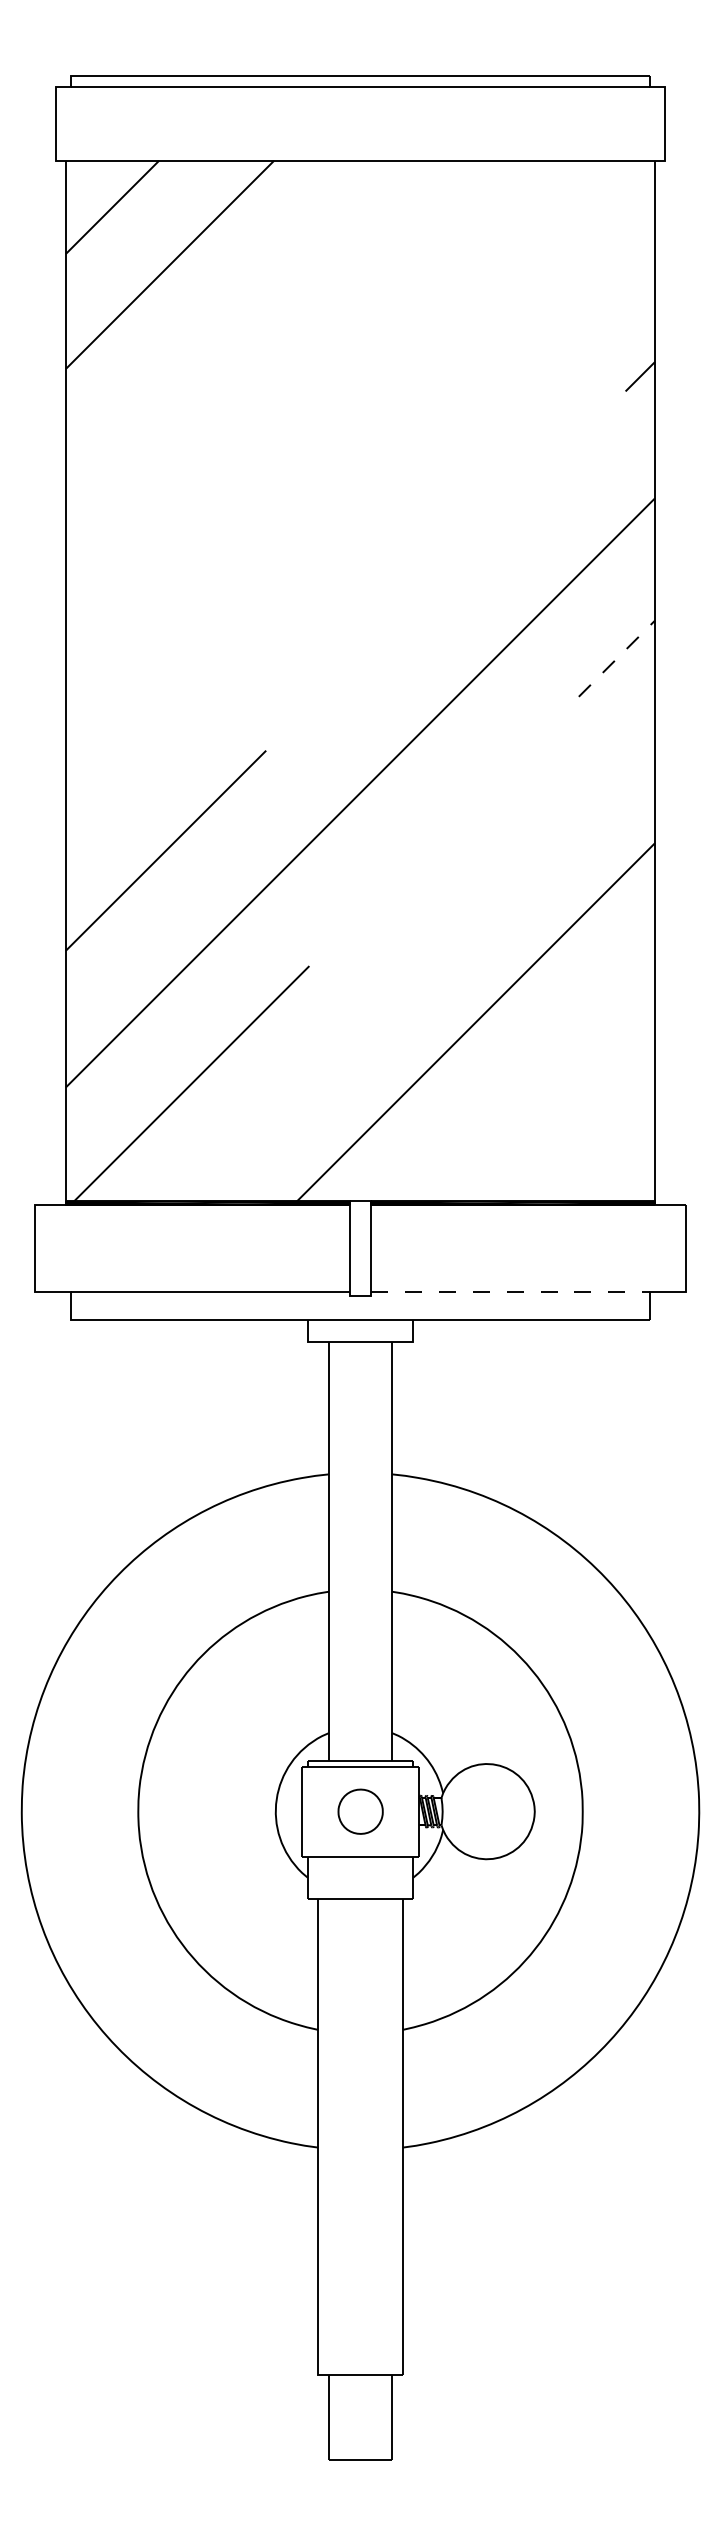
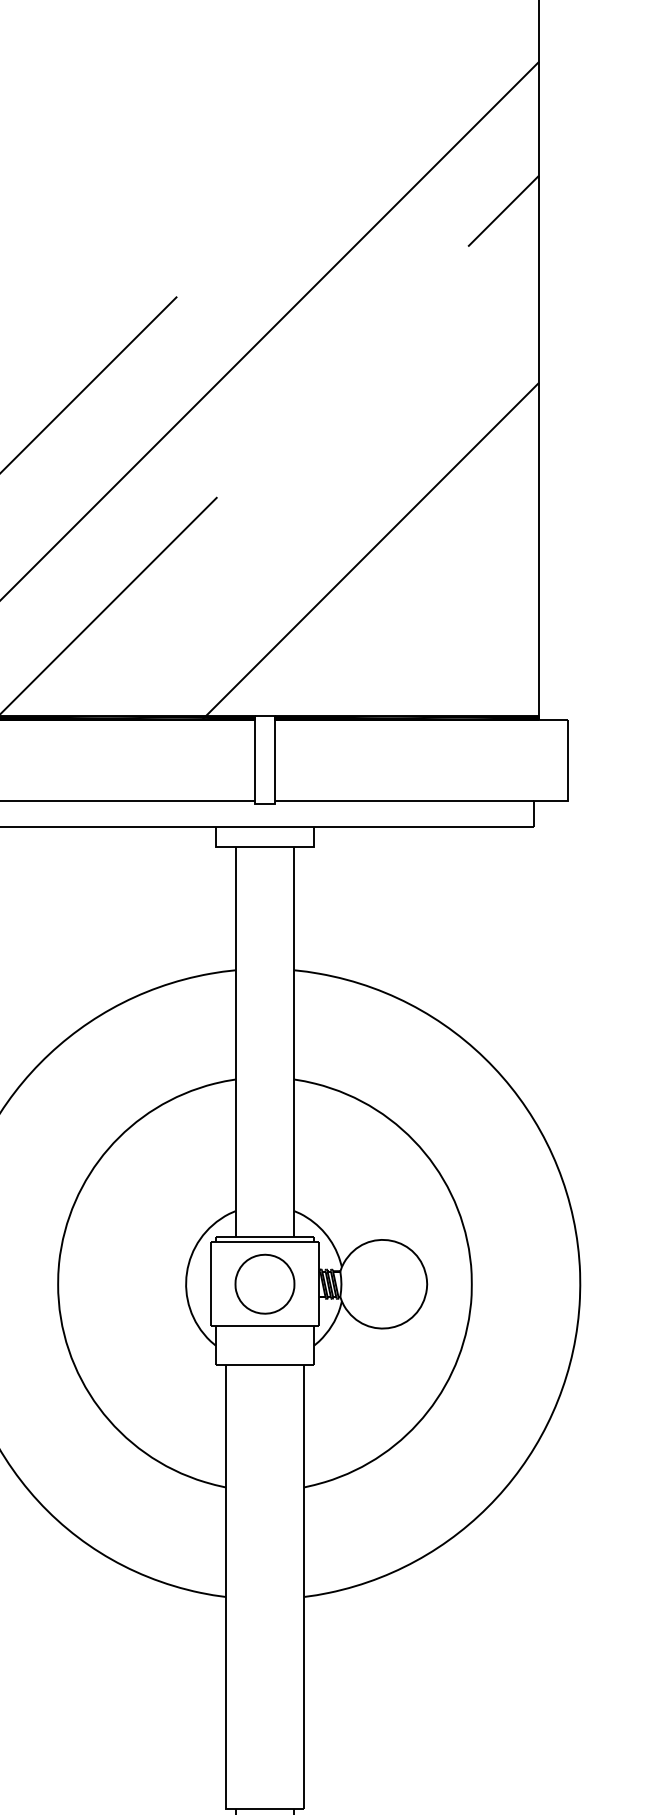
line: (616, 658) -> (503, 210), dashed -> solid
line: (511, 1292) -> (405, 801), dashed -> solid
part: (360, 1811) -> (264, 1284), size x1.43

